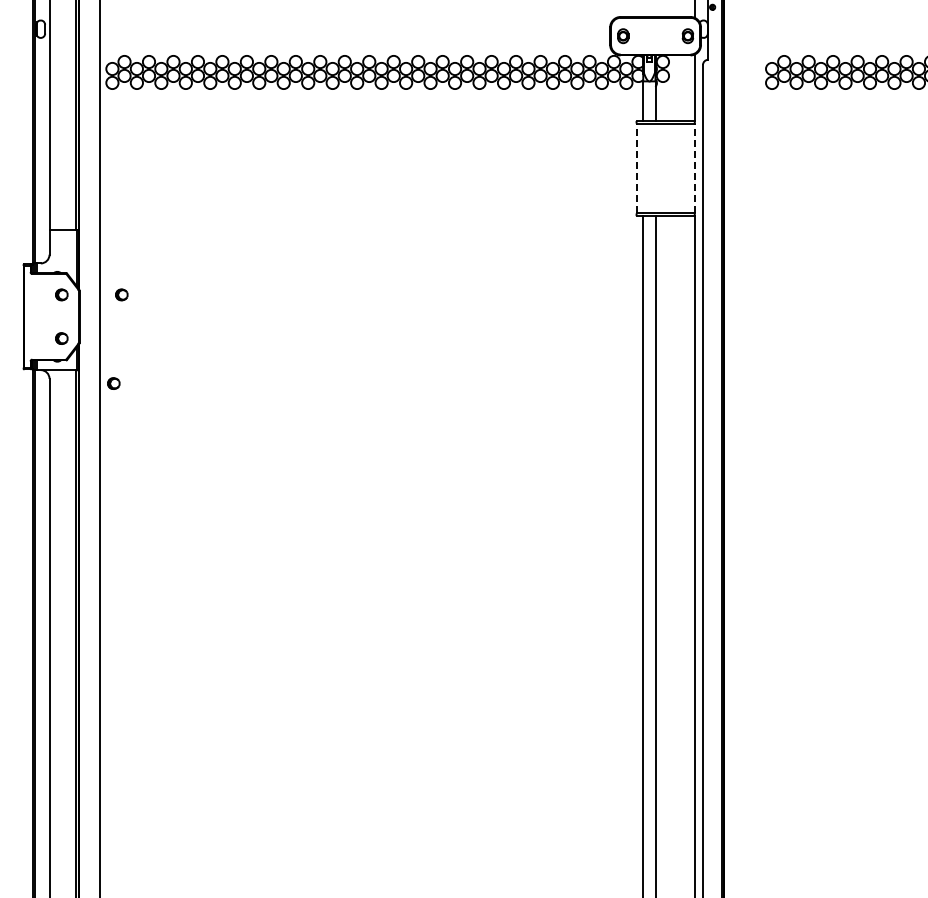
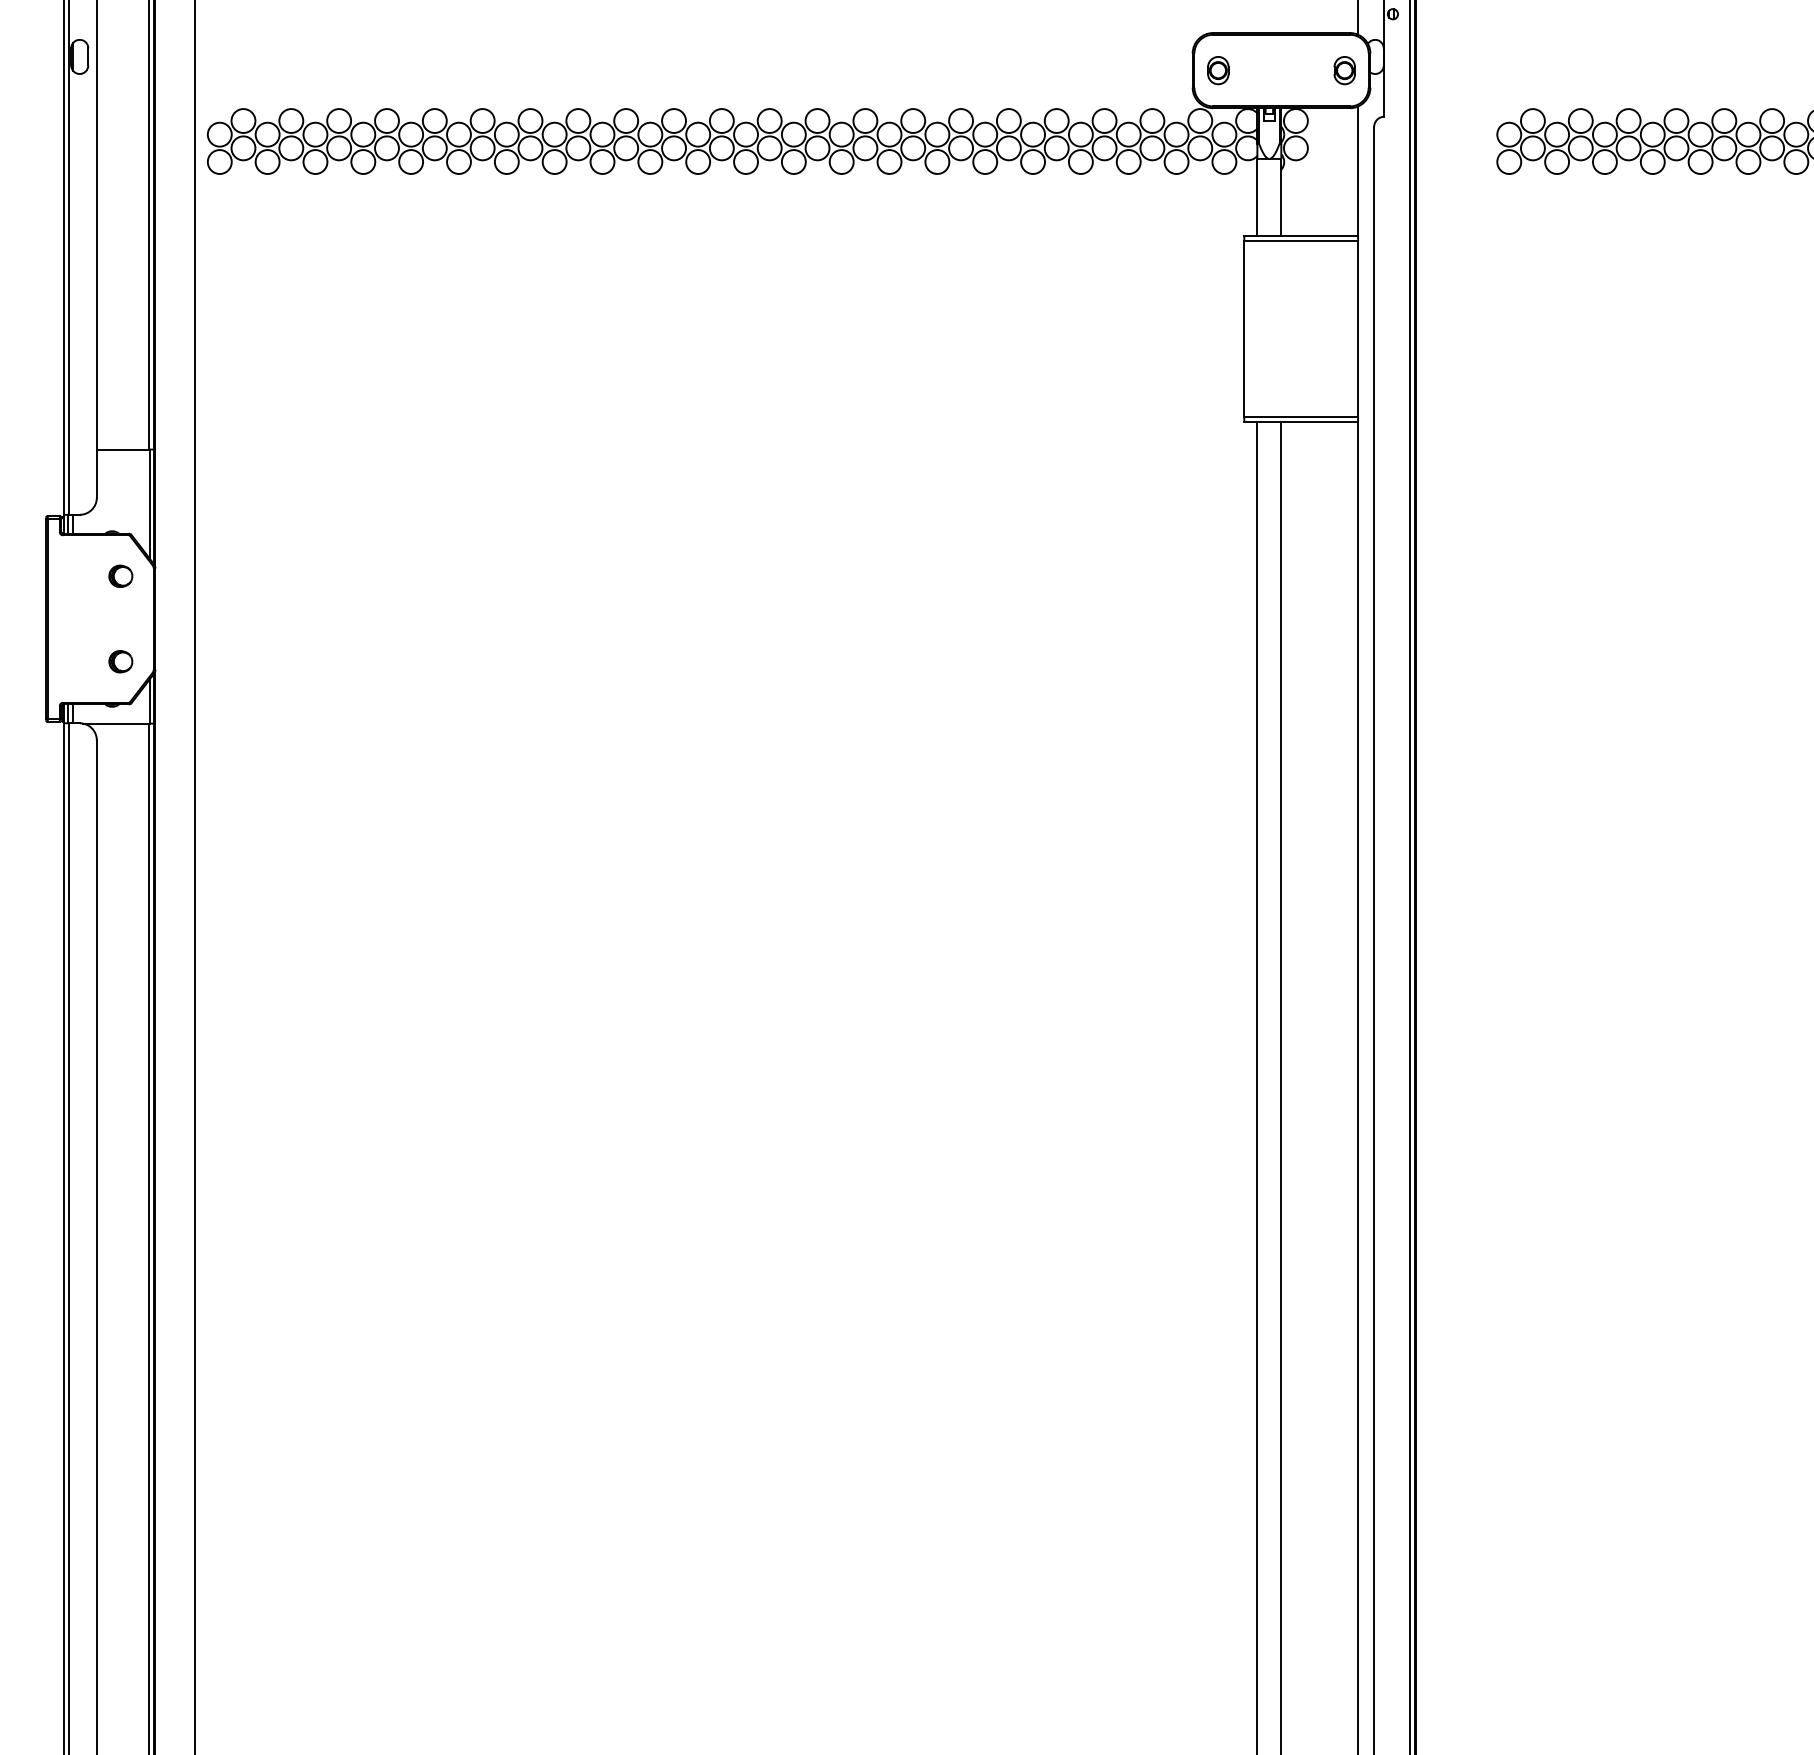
line: (636, 168) -> (1244, 329), dashed -> solid
line: (694, 168) -> (1357, 329), dashed -> solid
part: (121, 294) -> (237, 575), removed
part: (113, 383) -> (221, 749), removed

